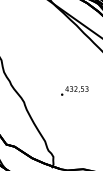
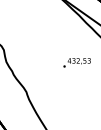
text: (74, 90) -> (76, 62), moved

